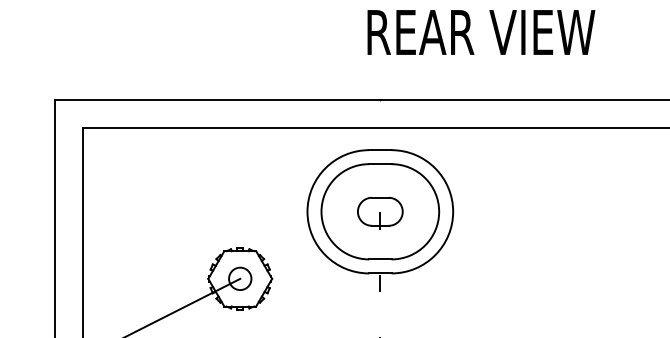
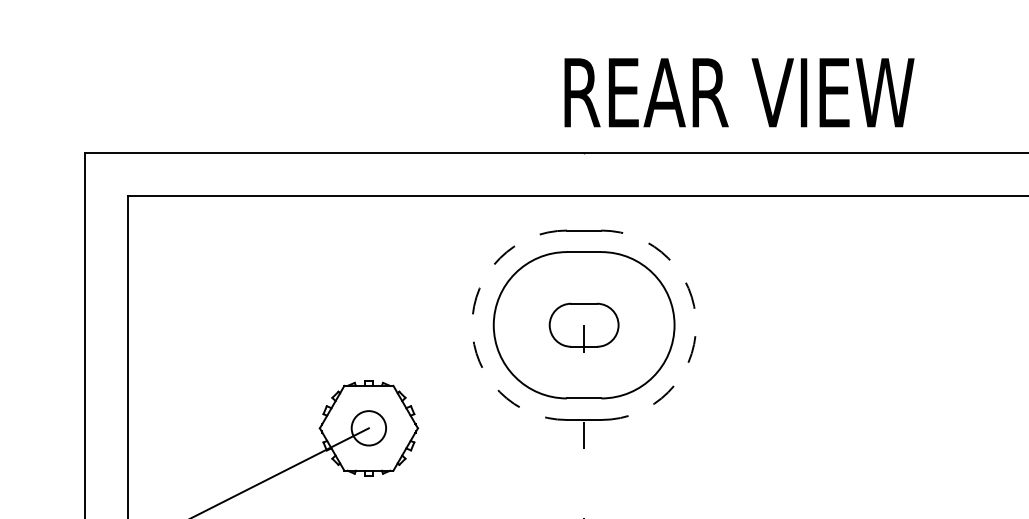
text: (481, 32) -> (739, 92), moved
arc: (307, 211) -> (472, 324), solid -> dashed
arc: (453, 211) -> (696, 324), solid -> dashed

